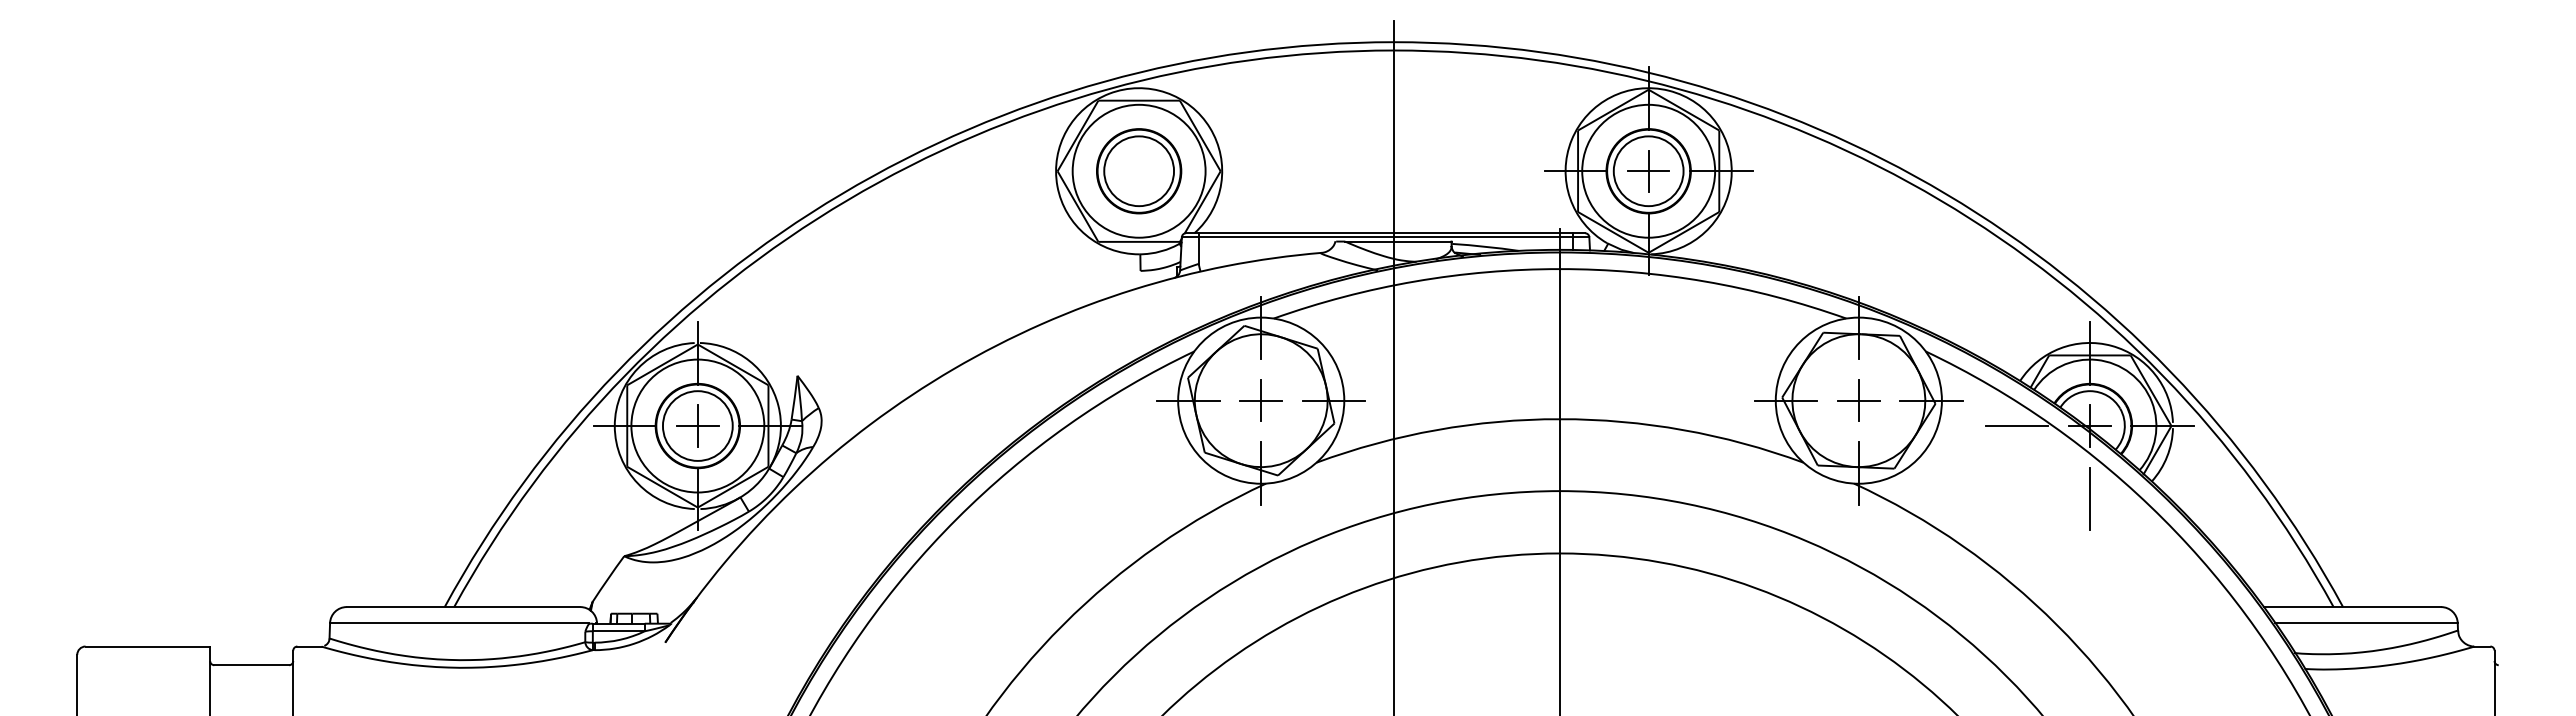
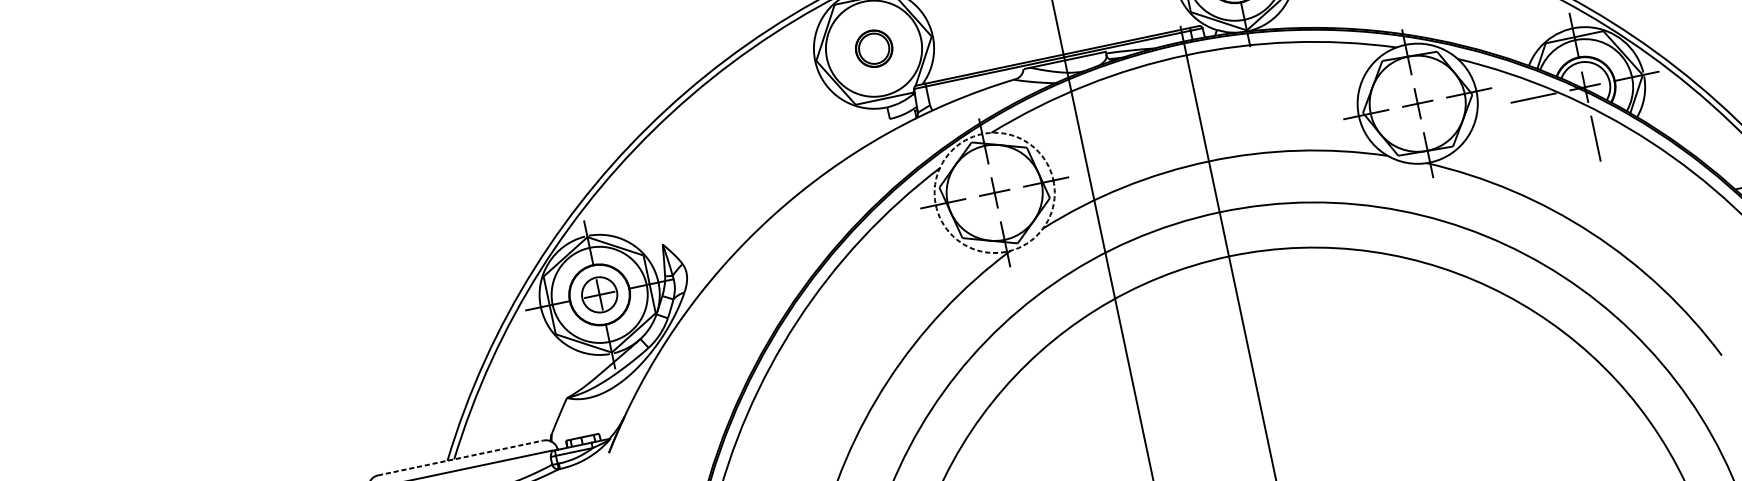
part: (1139, 171) -> (874, 48), size x0.6
circle: (1261, 400) -> (994, 192), solid -> dashed
circle: (697, 425) -> (599, 294), size x0.7
line: (463, 607) -> (460, 458), solid -> dashed

